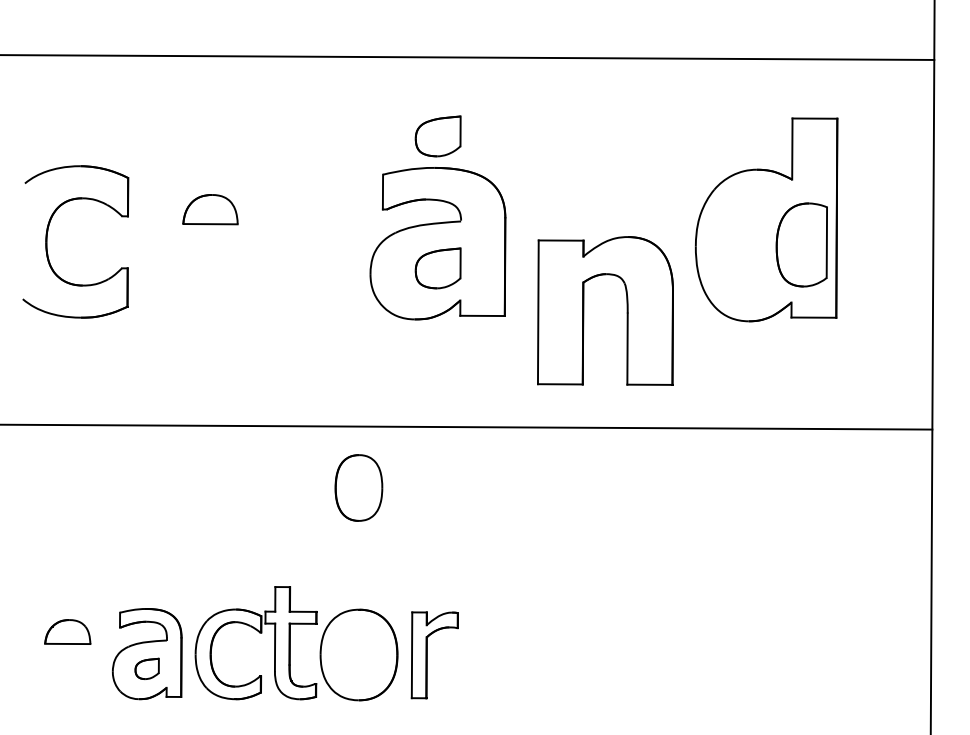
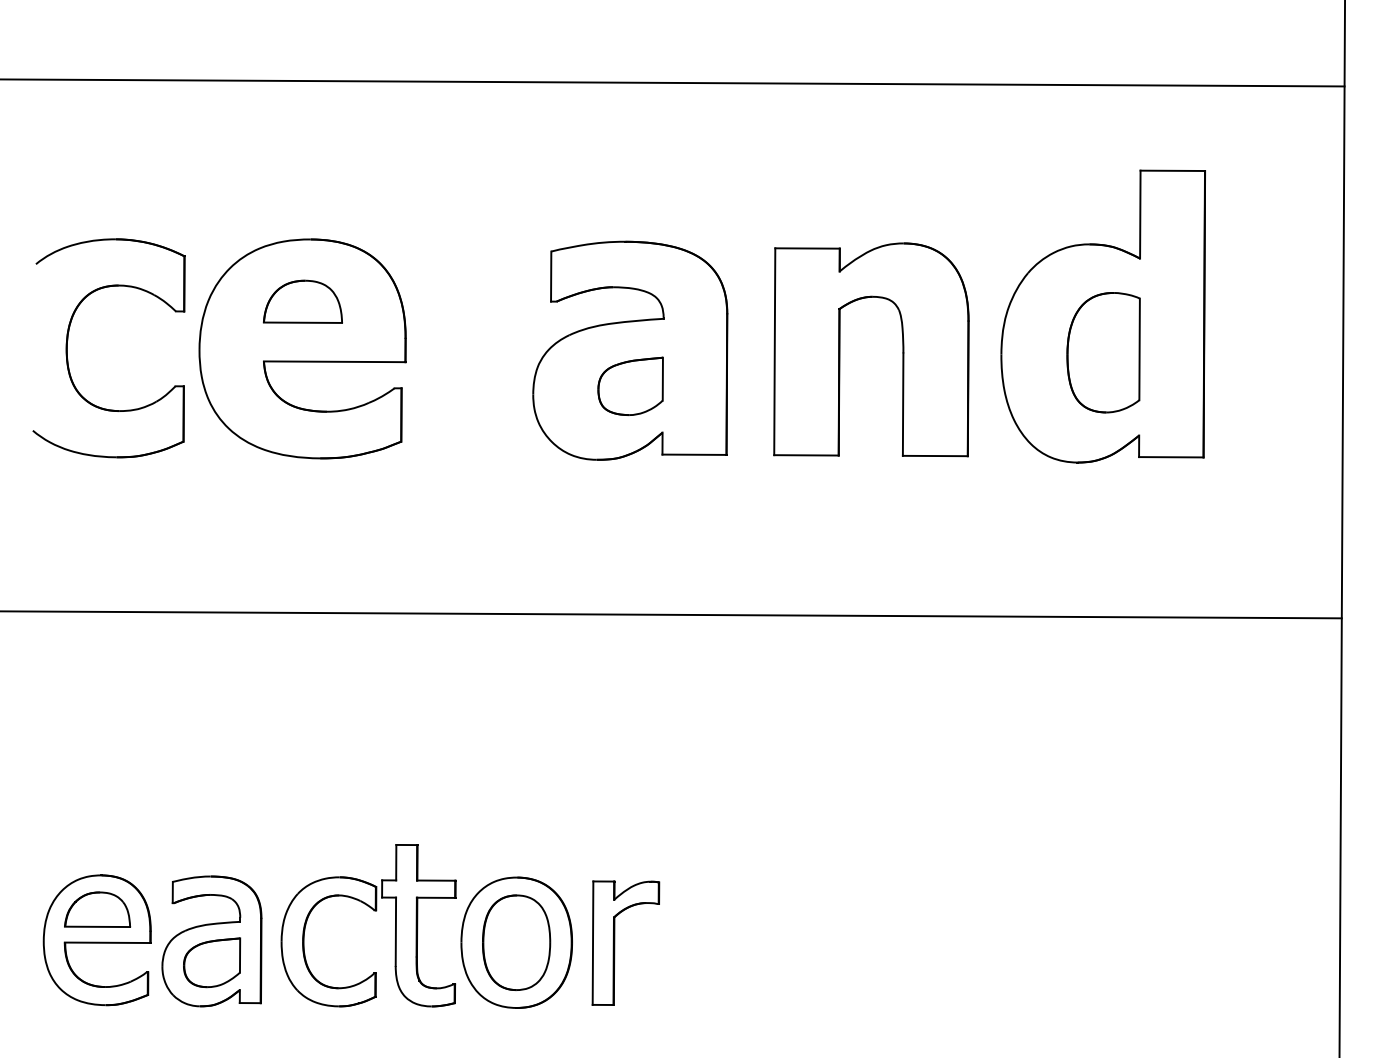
part: (437, 136) -> (629, 196), removed
part: (209, 242) -> (301, 349), added
part: (801, 244) -> (1103, 351), moved
part: (584, 310) -> (841, 349), moved
part: (358, 487) -> (515, 942), moved
part: (67, 653) -> (97, 940), added
part: (146, 668) -> (210, 962), size x1.67

